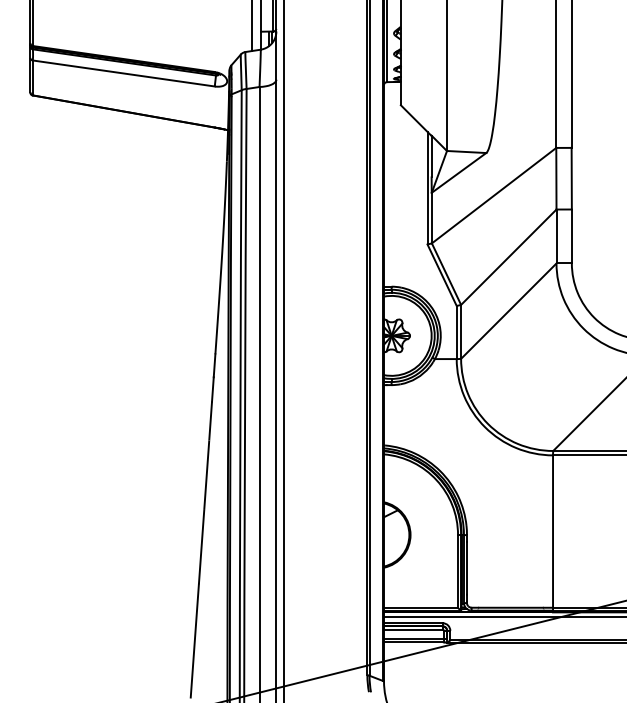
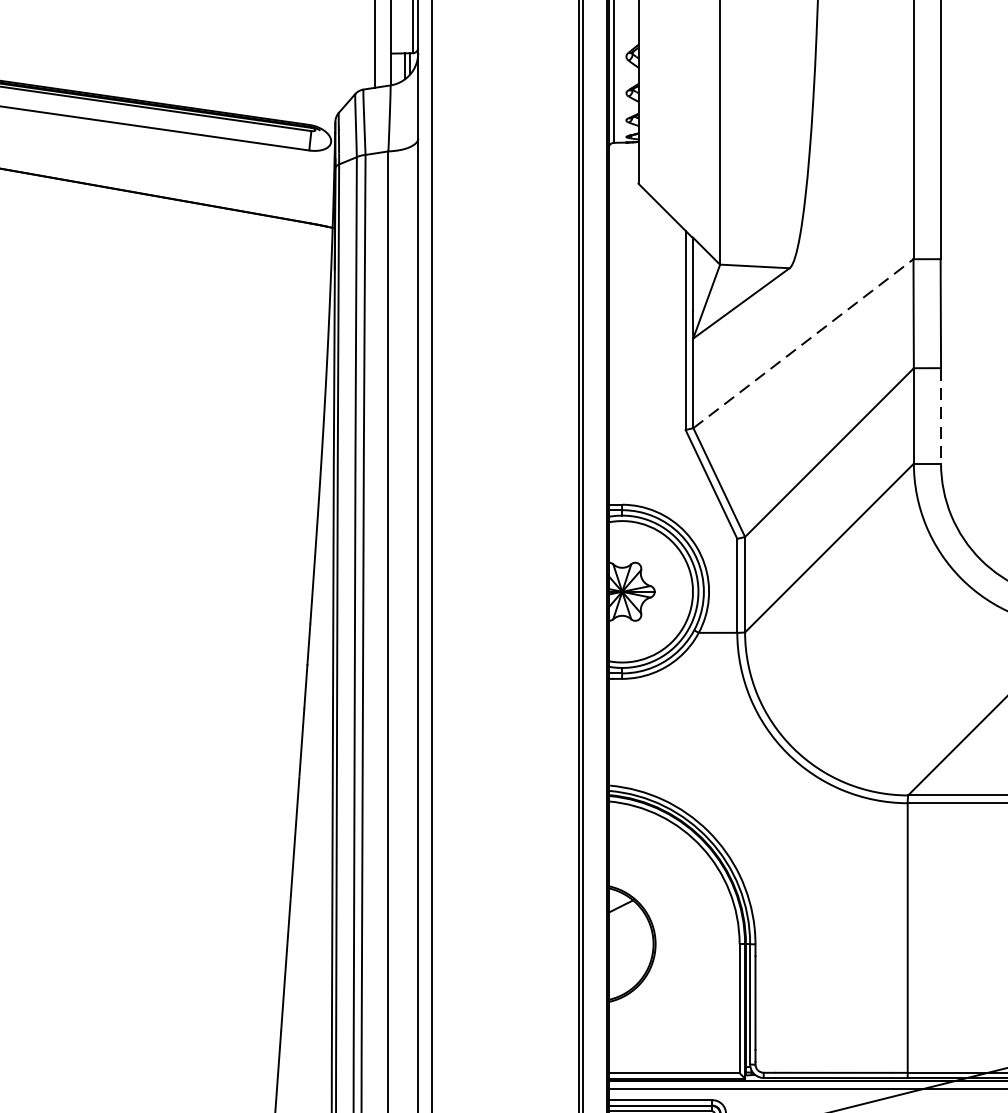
line: (494, 195) -> (804, 343), solid -> dashed
line: (571, 236) -> (940, 415), solid -> dashed

